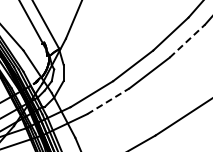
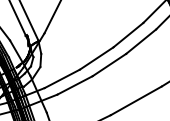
line: (187, 40) -> (141, 41), dashed -> solid
line: (108, 101) -> (75, 85), dashed -> solid

